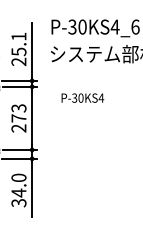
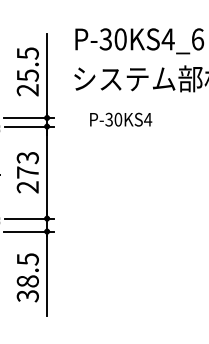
text: (18, 36) -> (27, 53), 25.1 -> 25.5
text: (82, 97) -> (120, 118), moved
text: (18, 185) -> (27, 270), 34.0 -> 38.5

